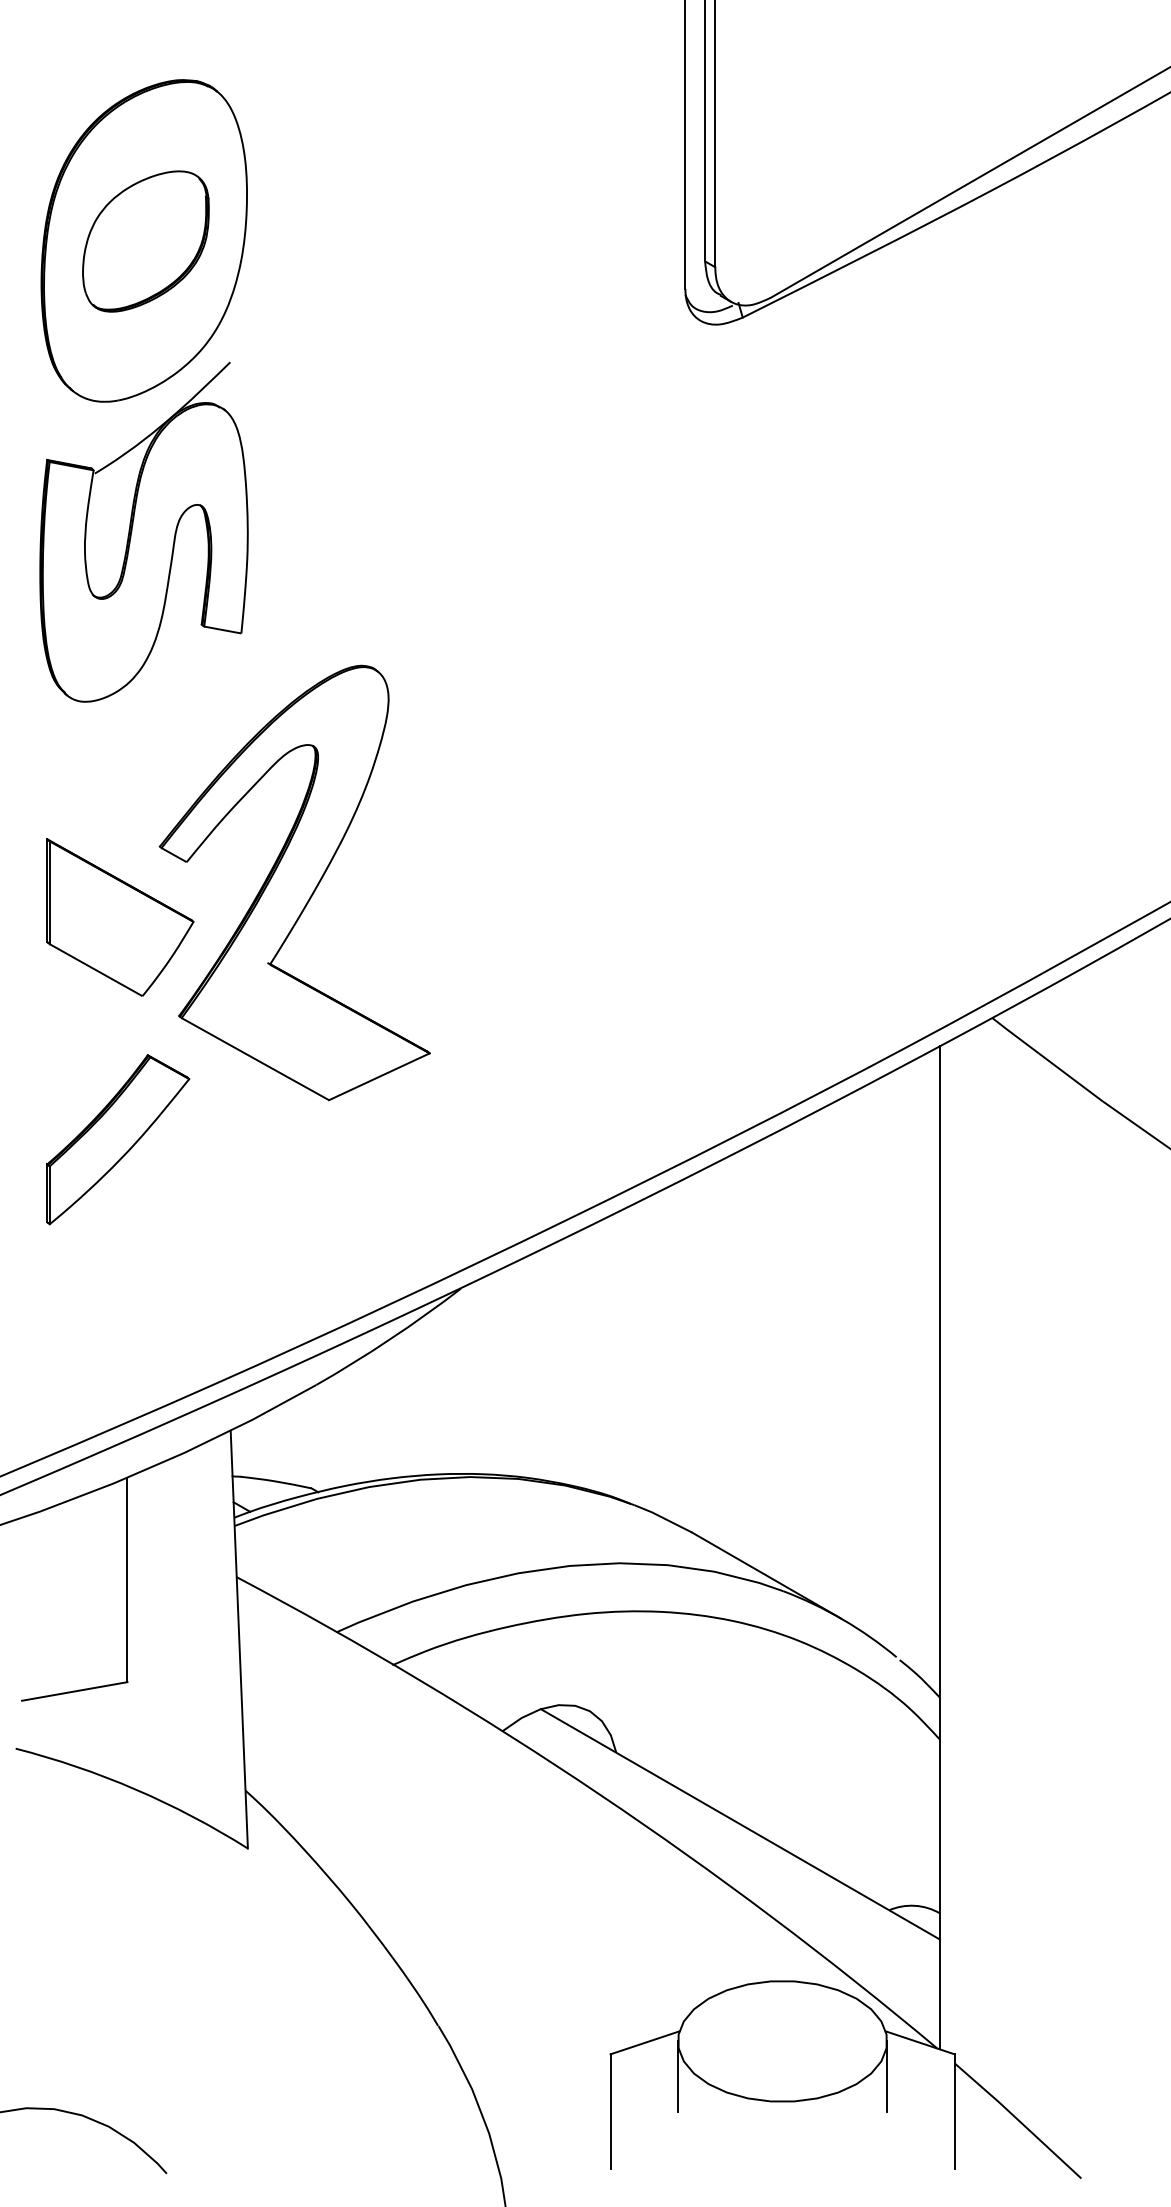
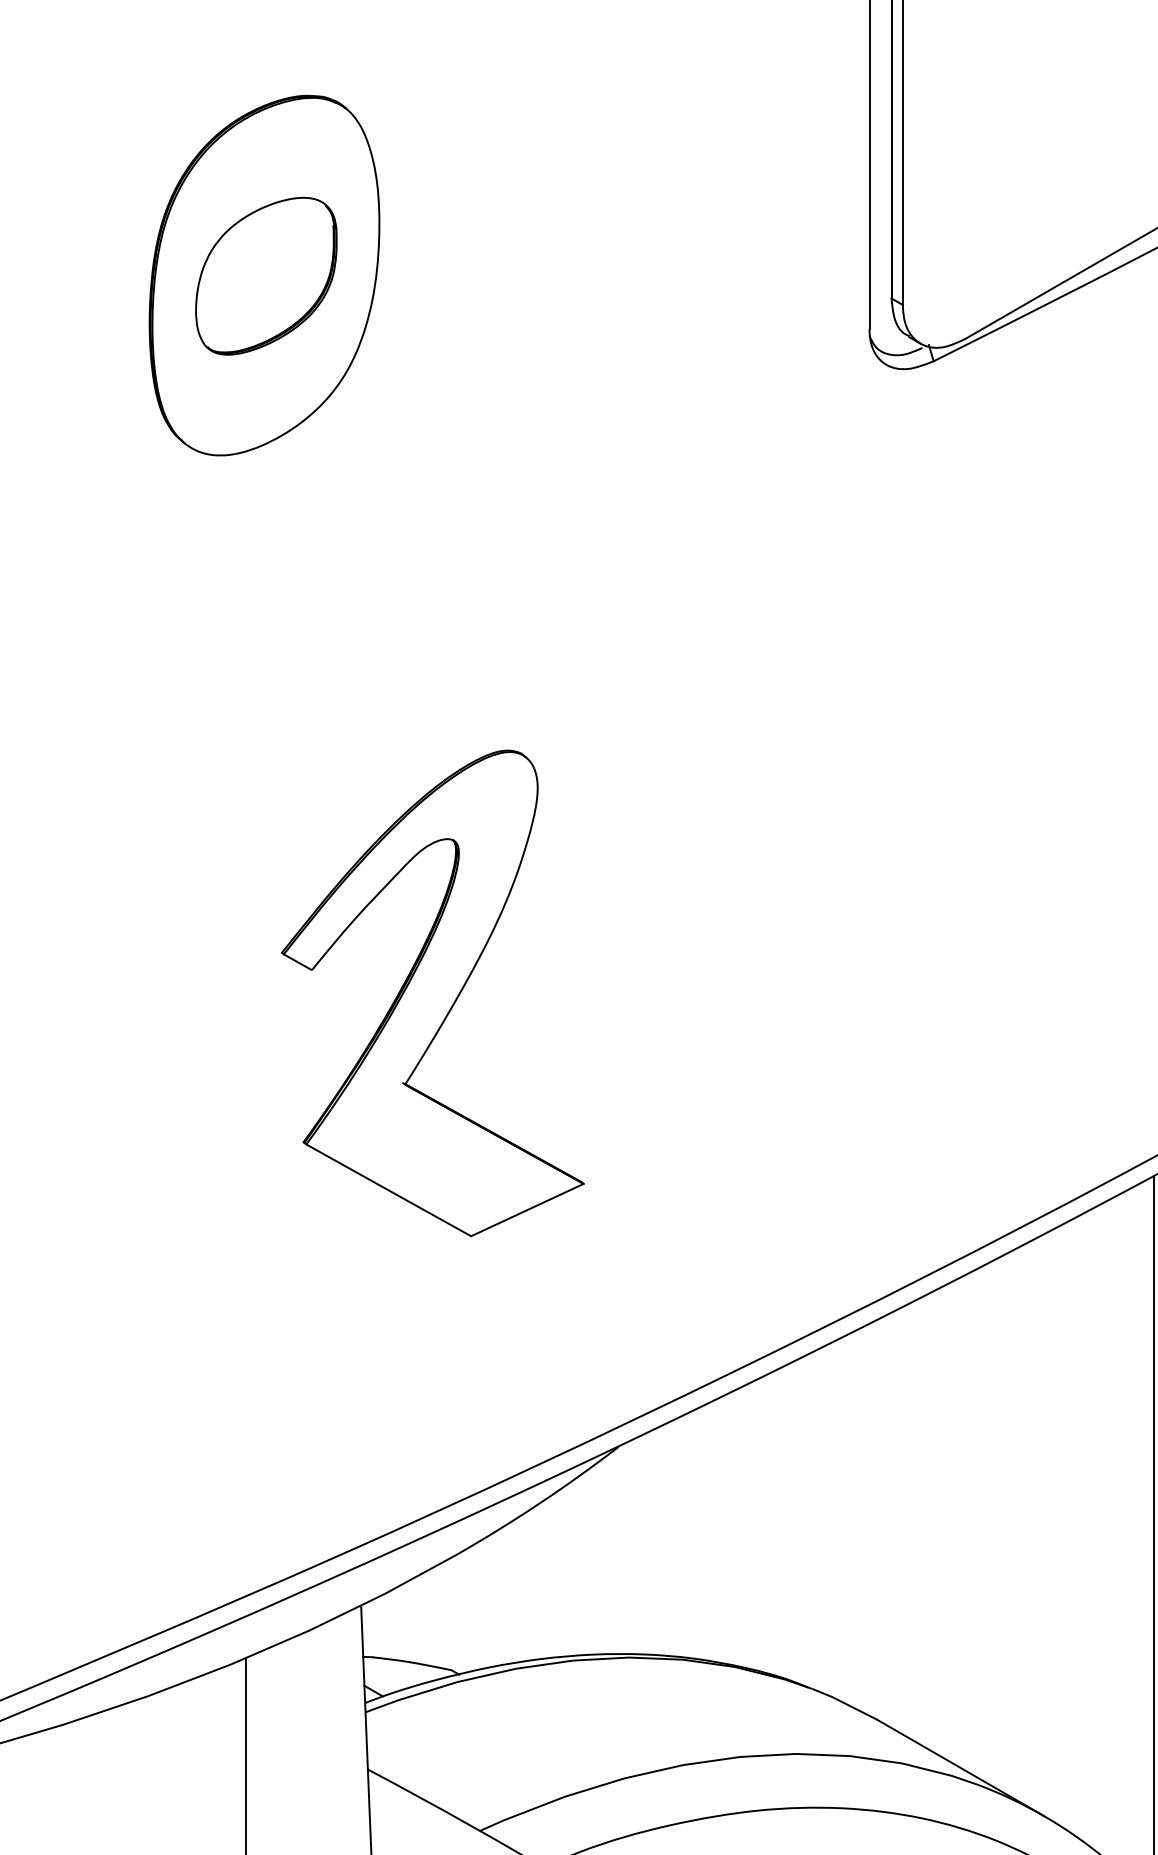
part: (143, 531) -> (263, 600), removed
part: (120, 917) -> (237, 1031), removed
part: (118, 1139) -> (235, 1280), removed

